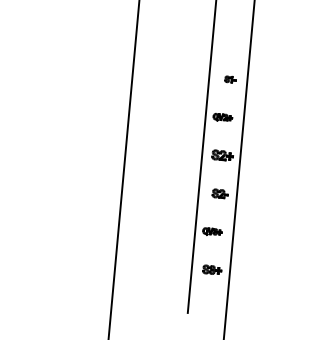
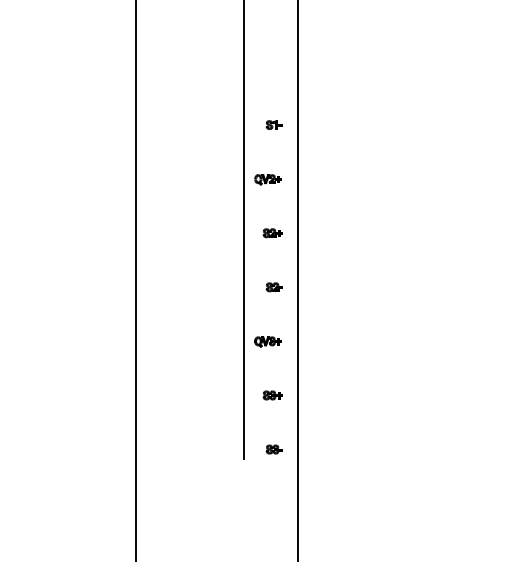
part: (222, 155) -> (272, 233), size x0.62
part: (219, 194) -> (273, 287), size x0.71
part: (211, 270) -> (272, 395), size x0.71
part: (209, 308) -> (273, 449), added

